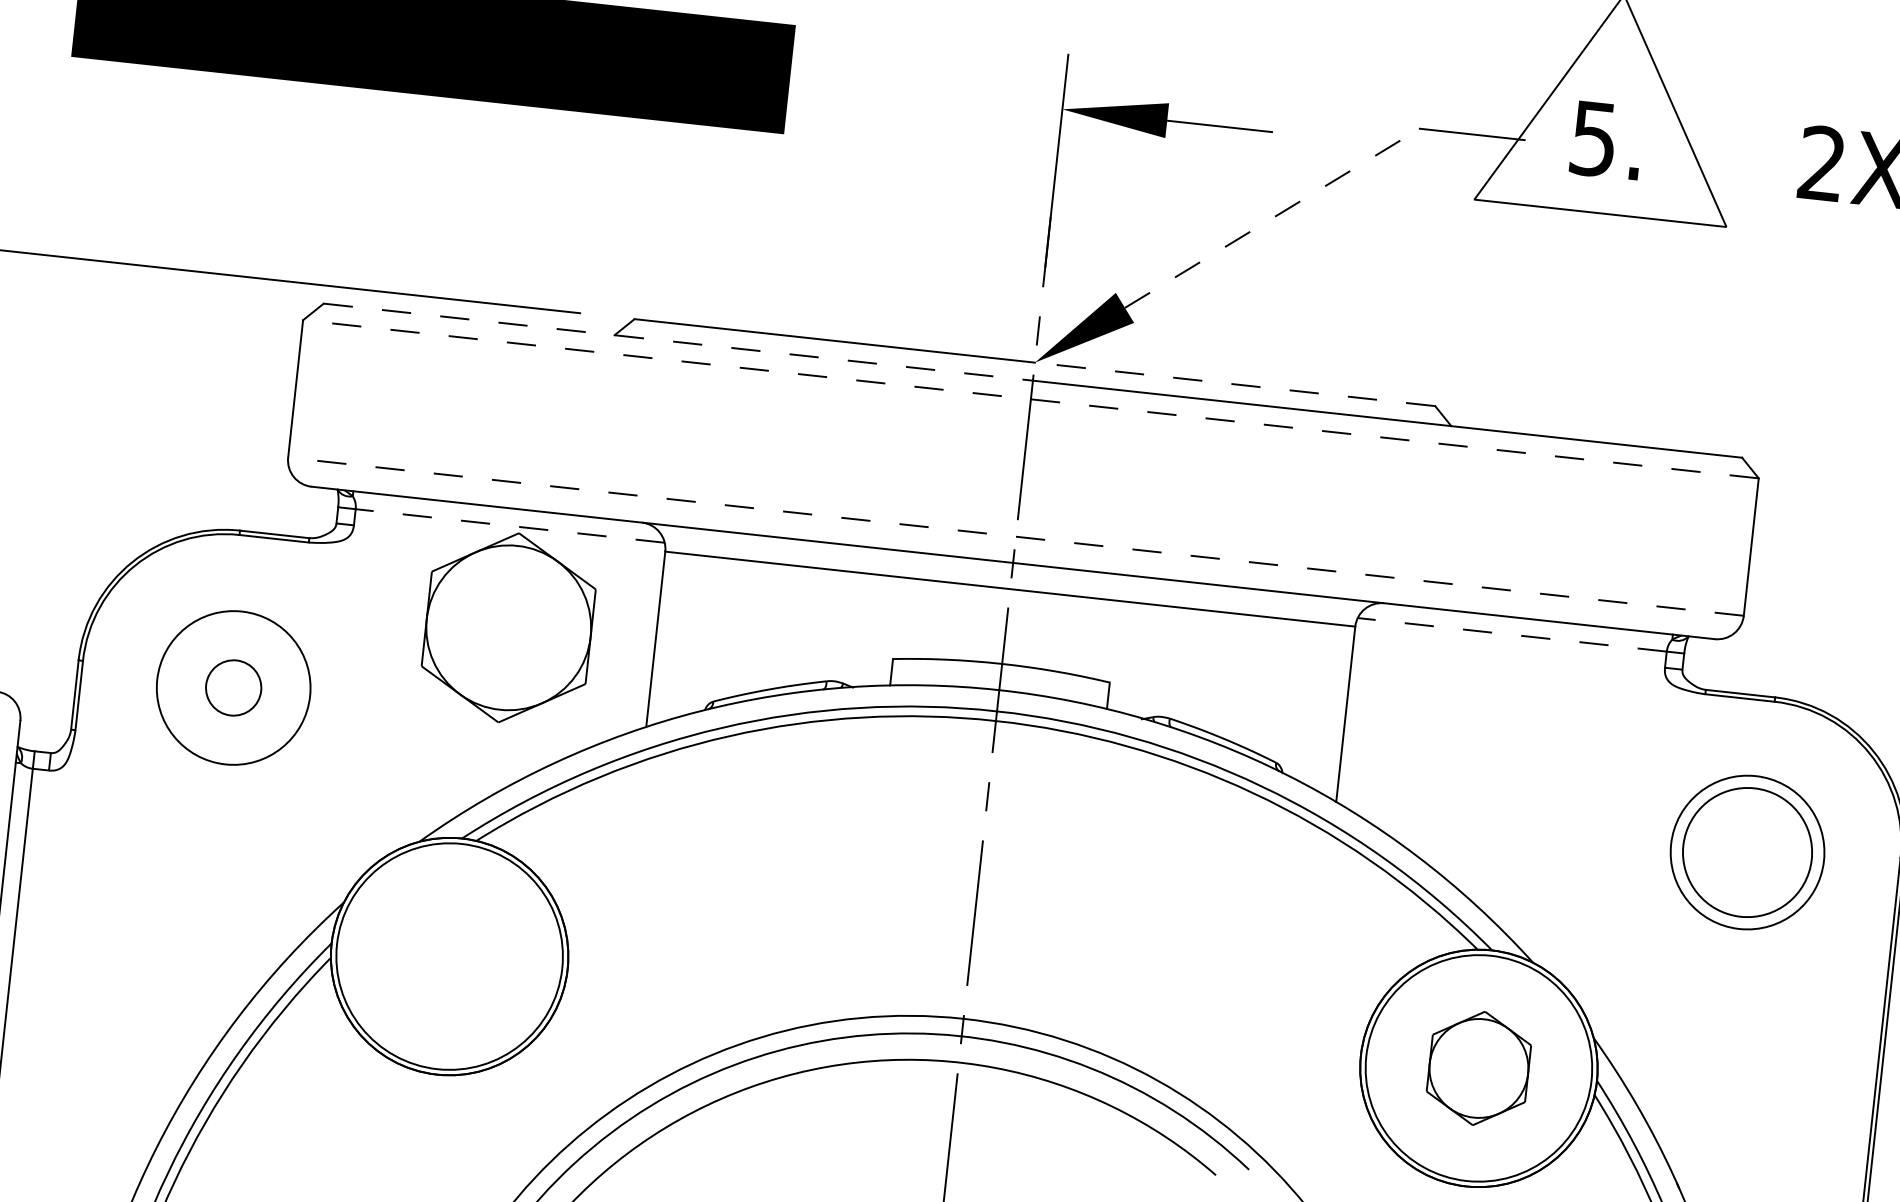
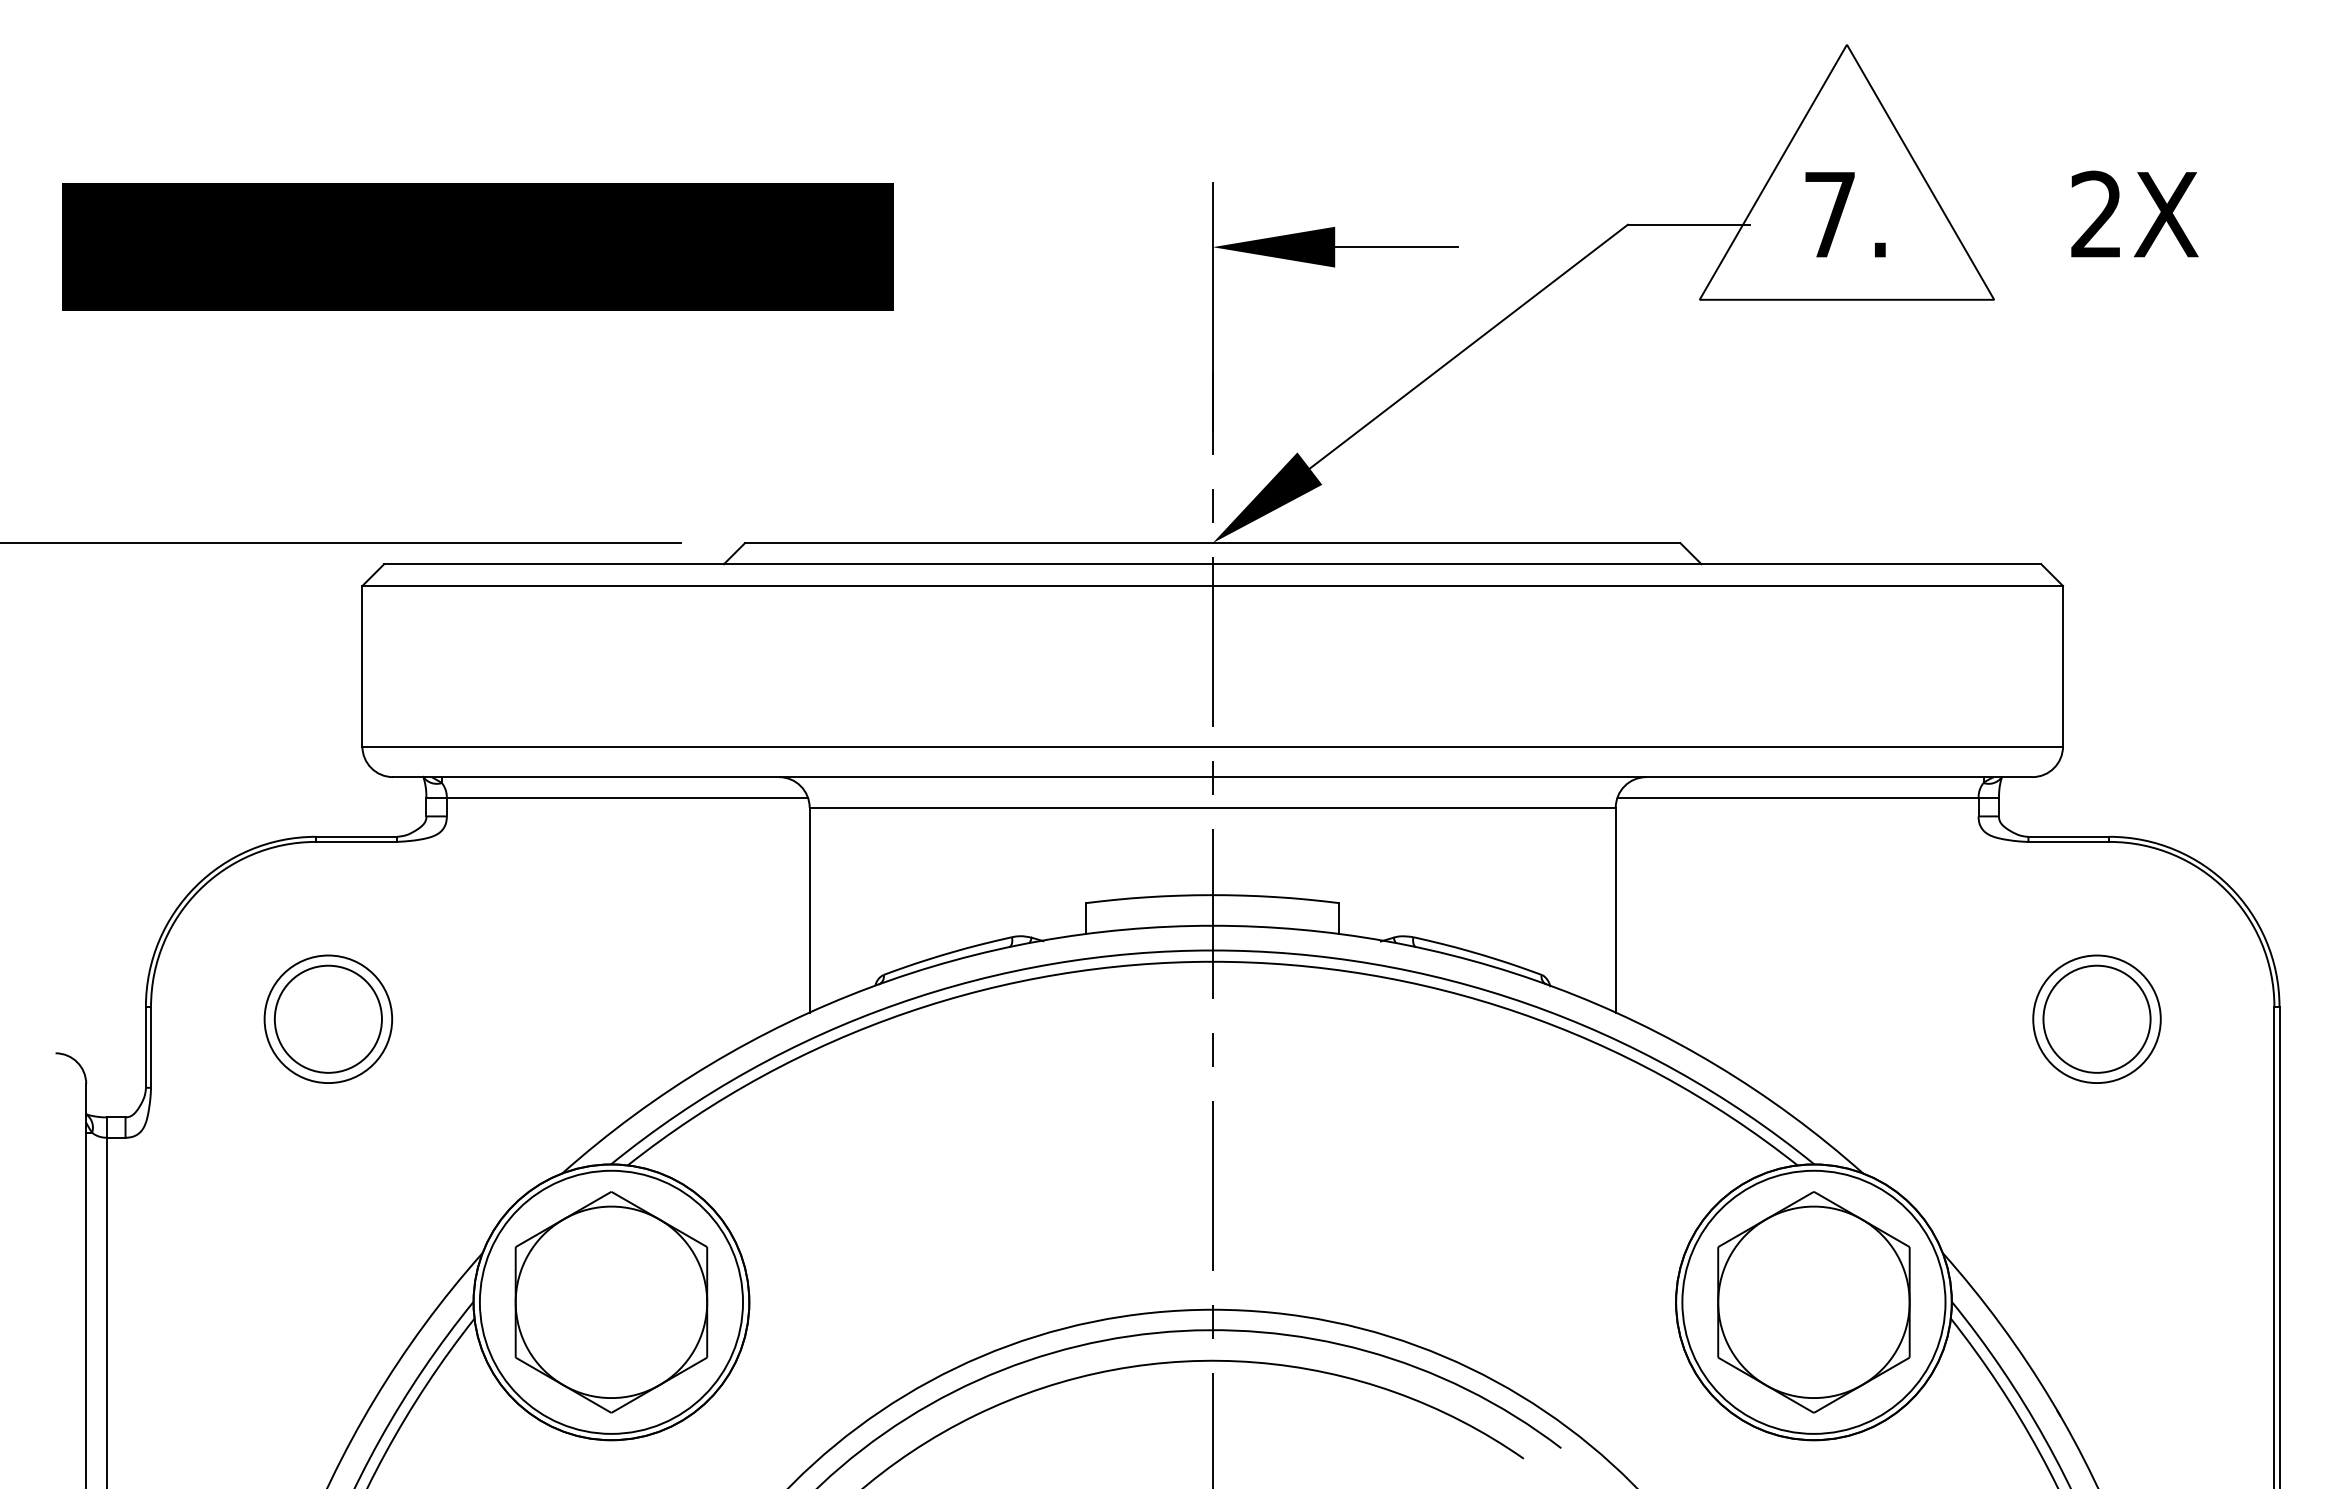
text: (1593, 139) -> (1829, 215), 5. -> 7.
line: (1272, 218) -> (1469, 346), dashed -> solid
line: (678, 342) -> (798, 564), dashed -> solid
line: (1234, 384) -> (1446, 543), dashed -> solid
line: (1030, 398) -> (1212, 585), dashed -> solid
line: (510, 525) -> (627, 797), dashed -> solid
line: (1015, 536) -> (1212, 746), dashed -> solid
part: (508, 627) -> (611, 1302), moved
line: (1512, 634) -> (1798, 797), dashed -> solid
circle: (232, 687) -> (327, 1018), size x1.67
circle: (233, 688) -> (328, 1019), size x0.71
part: (1747, 851) -> (2096, 1018), size x0.71
part: (1478, 1068) -> (1813, 1302), size x1.67

